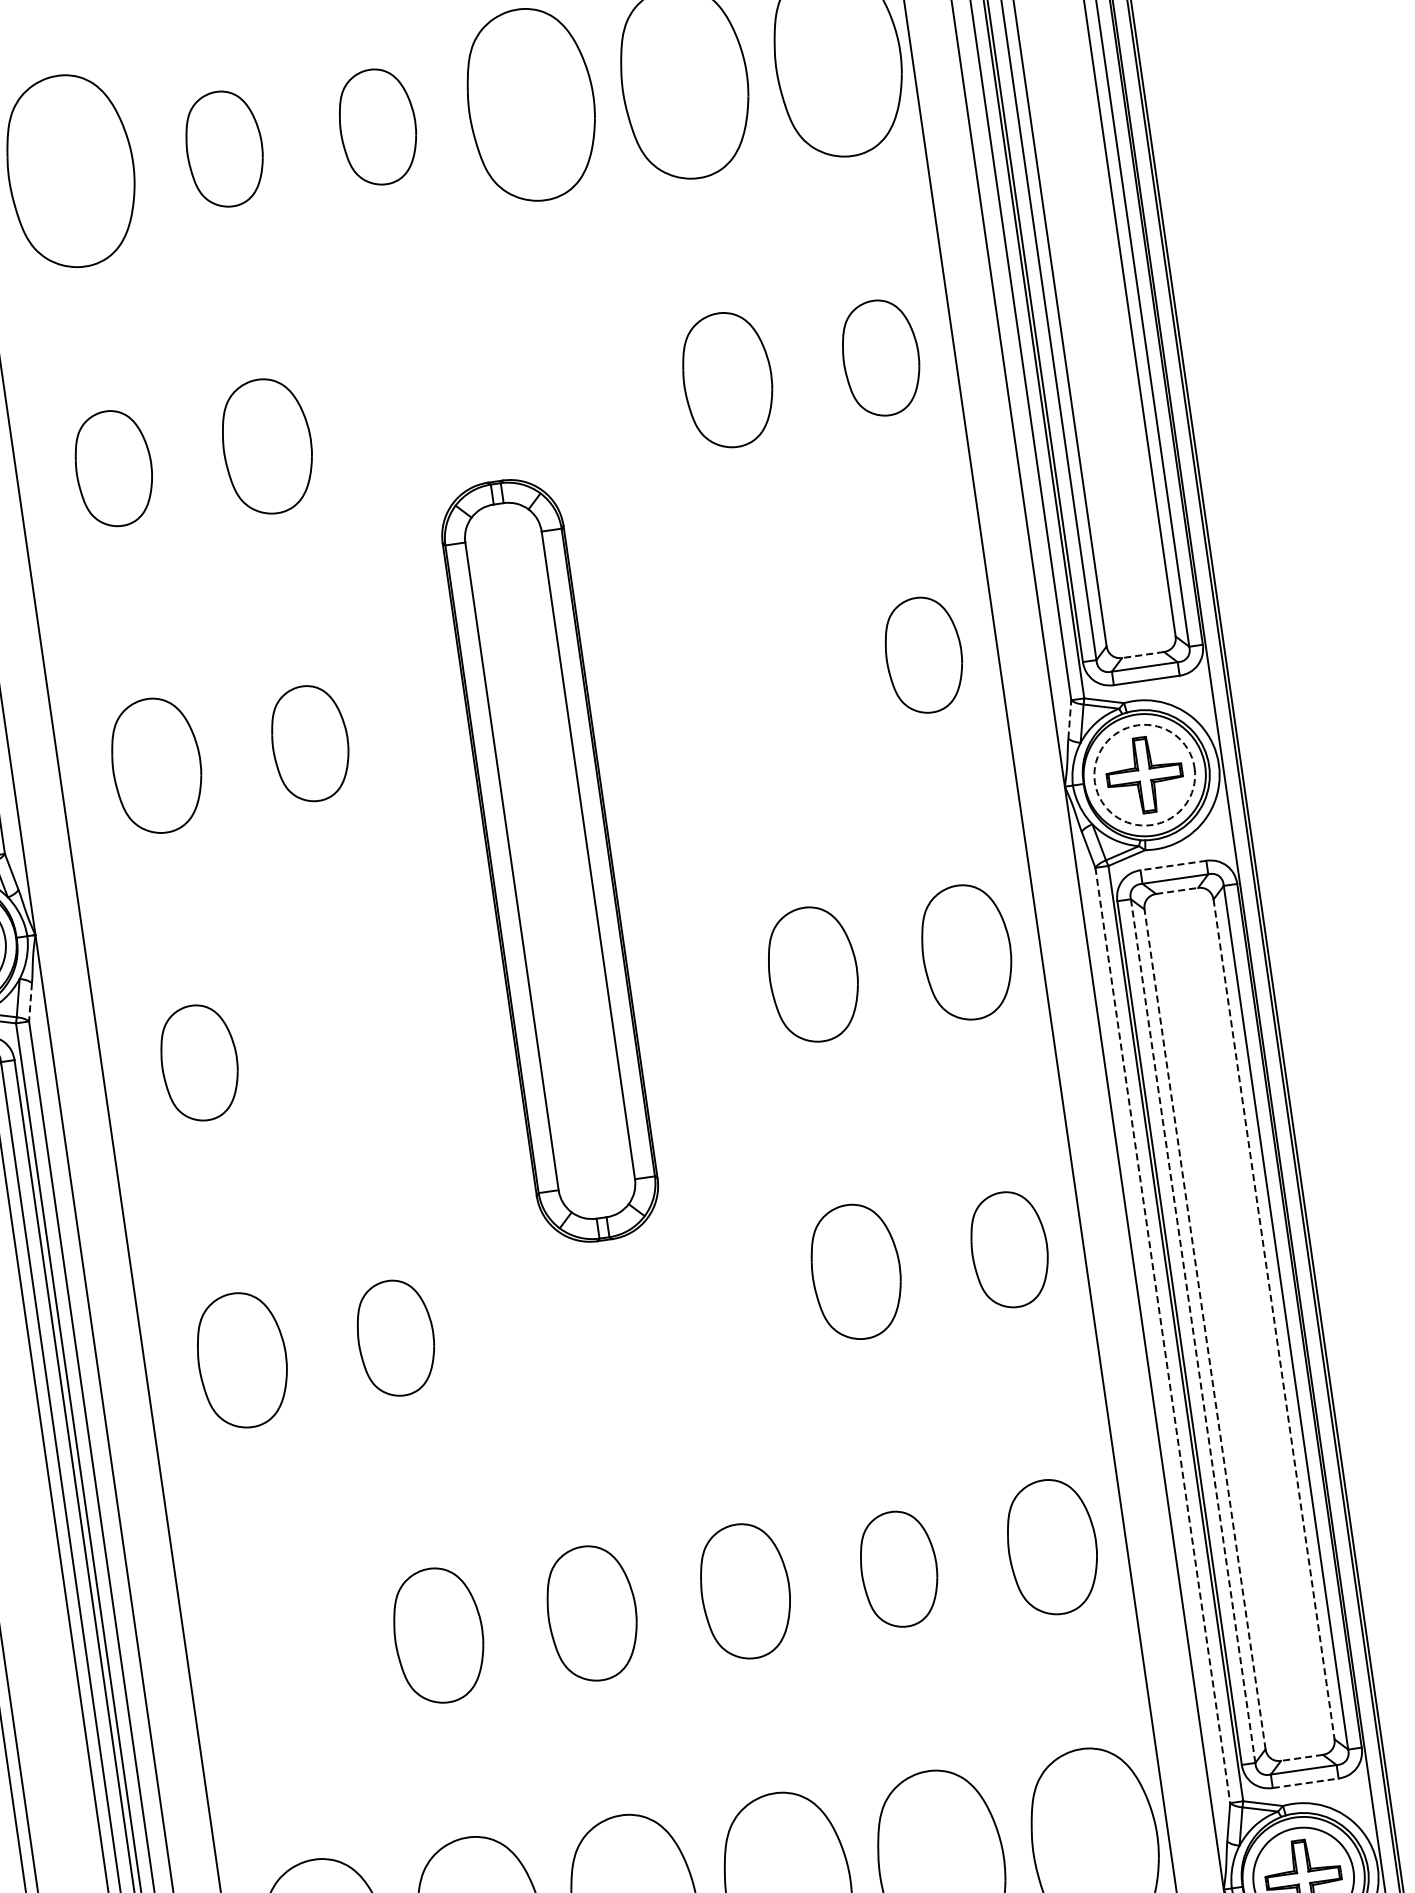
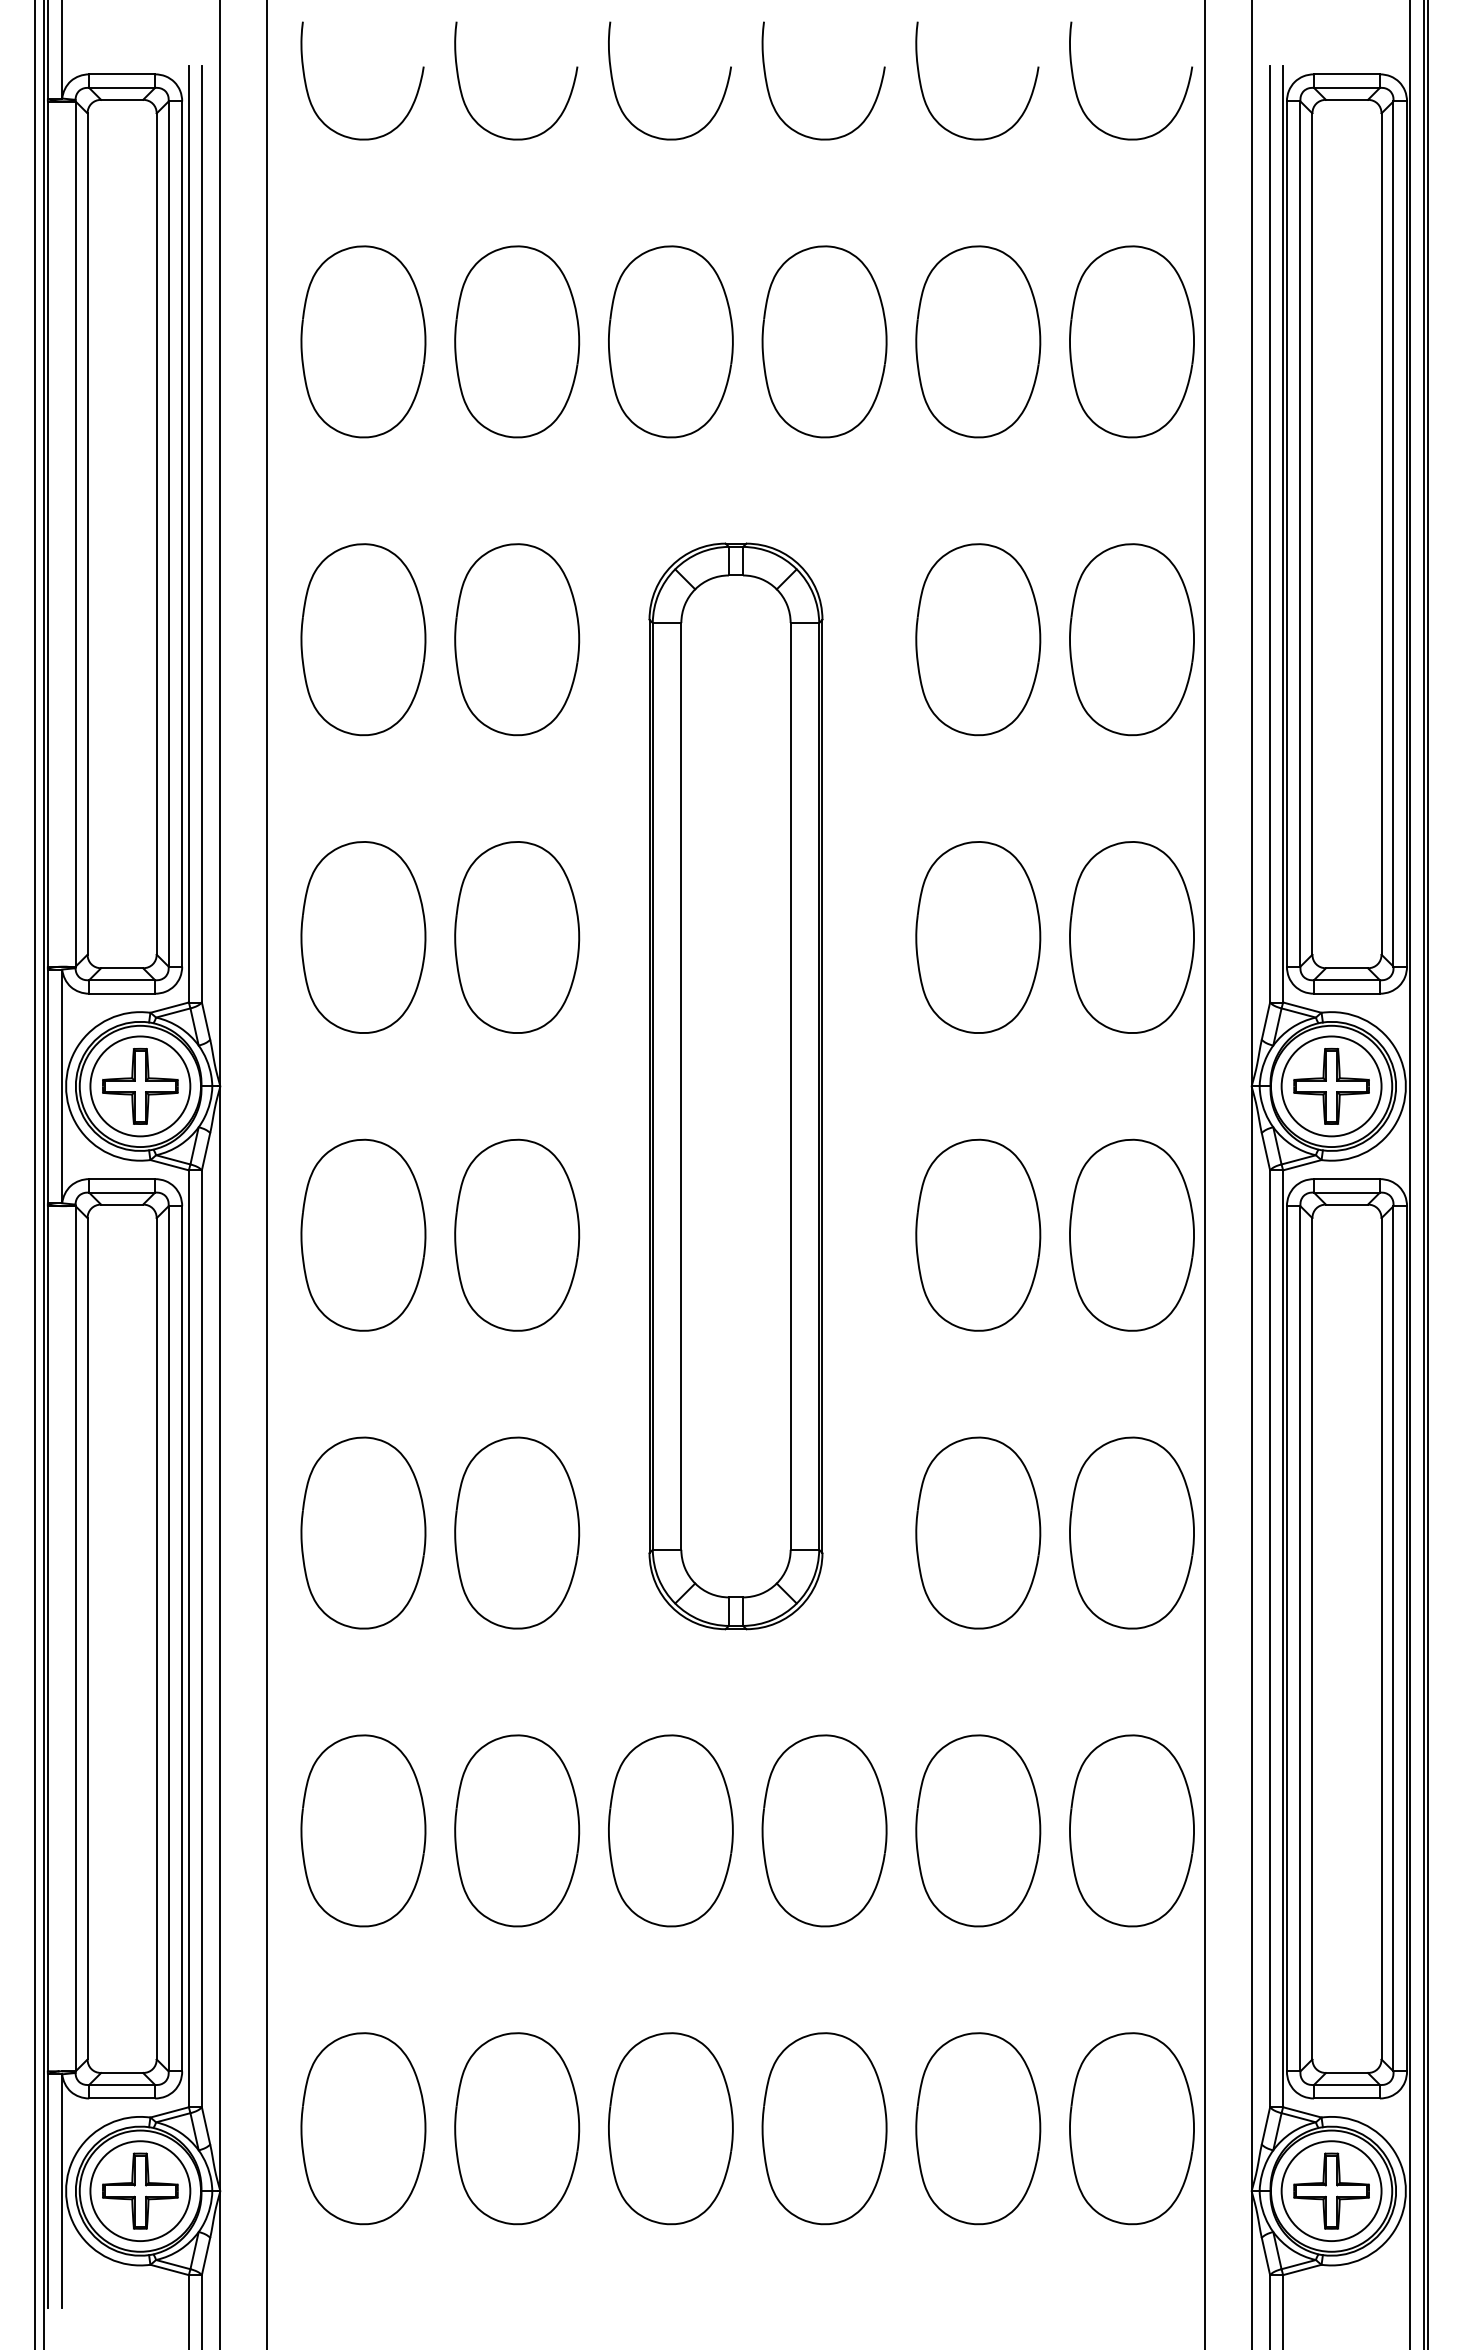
part: (377, 126) -> (670, 341), size x1.67
part: (224, 148) -> (517, 341), size x1.67
part: (880, 357) -> (1131, 639), size x1.67
part: (727, 379) -> (978, 639), size x1.43
part: (267, 446) -> (517, 639), size x1.43
part: (114, 468) -> (363, 639), size x1.67
part: (923, 655) -> (1131, 937), size x1.67
line: (1142, 655) -> (1346, 968), dashed -> solid
part: (770, 677) -> (978, 937), added
line: (1070, 718) -> (1266, 1020), dashed -> solid
part: (310, 743) -> (517, 937), size x1.67
part: (156, 765) -> (363, 937), size x1.43
circle: (1144, 775) -> (1331, 1086), dashed -> solid
part: (549, 861) -> (735, 1086), size x1.43
line: (1173, 865) -> (1346, 1179), dashed -> solid
line: (1177, 890) -> (1347, 1204), dashed -> solid
part: (966, 951) -> (1131, 1234), size x1.43
part: (813, 973) -> (978, 1234), size x1.43
line: (30, 1003) -> (205, 1152), dashed -> solid
part: (353, 1040) -> (517, 1234), added
part: (199, 1062) -> (363, 1234), size x1.67
part: (1009, 1249) -> (1131, 1532), size x1.67
part: (856, 1271) -> (978, 1532), size x1.43
line: (1273, 1319) -> (1381, 1638), dashed -> solid
line: (1205, 1329) -> (1312, 1638), dashed -> solid
line: (1193, 1330) -> (1300, 1638), dashed -> solid
line: (1163, 1336) -> (1270, 1639), dashed -> solid
part: (396, 1337) -> (517, 1532), size x1.67
part: (242, 1359) -> (363, 1532), size x1.43
part: (1052, 1546) -> (1131, 1830), size x1.43
part: (899, 1568) -> (978, 1830), size x1.67
part: (745, 1590) -> (824, 1830), size x1.43
part: (591, 1613) -> (670, 1830), size x1.43
part: (439, 1635) -> (517, 1830), size x1.43
part: (285, 1657) -> (363, 1830), added
line: (1301, 1758) -> (1346, 2073), dashed -> solid
line: (1305, 1783) -> (1346, 2098), dashed -> solid

